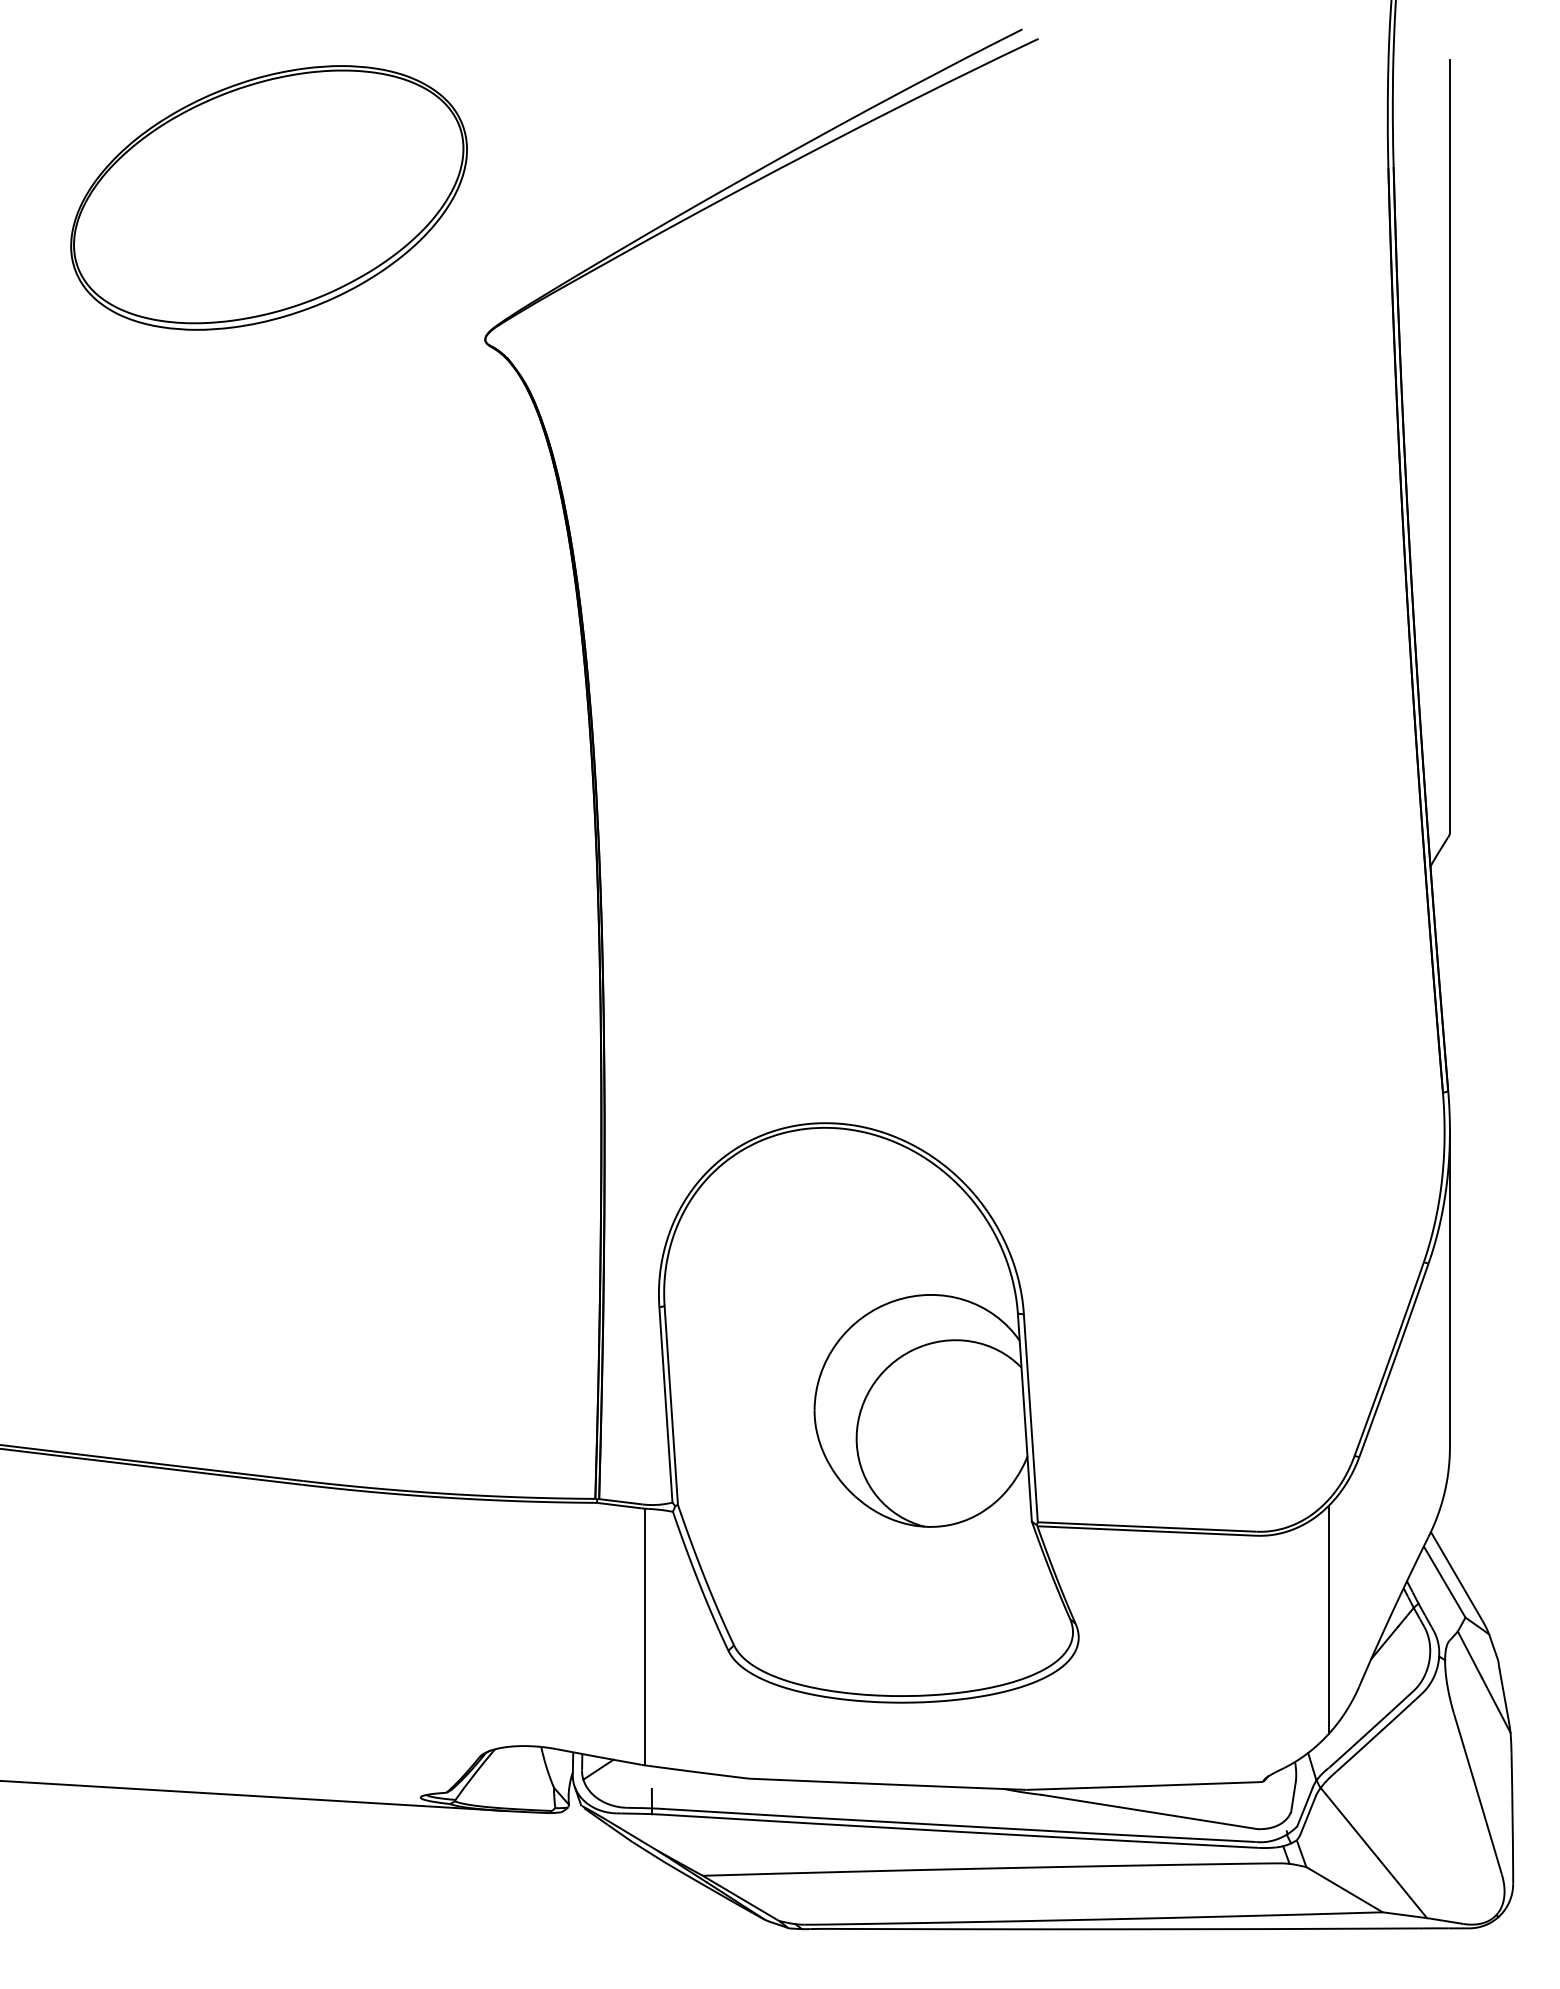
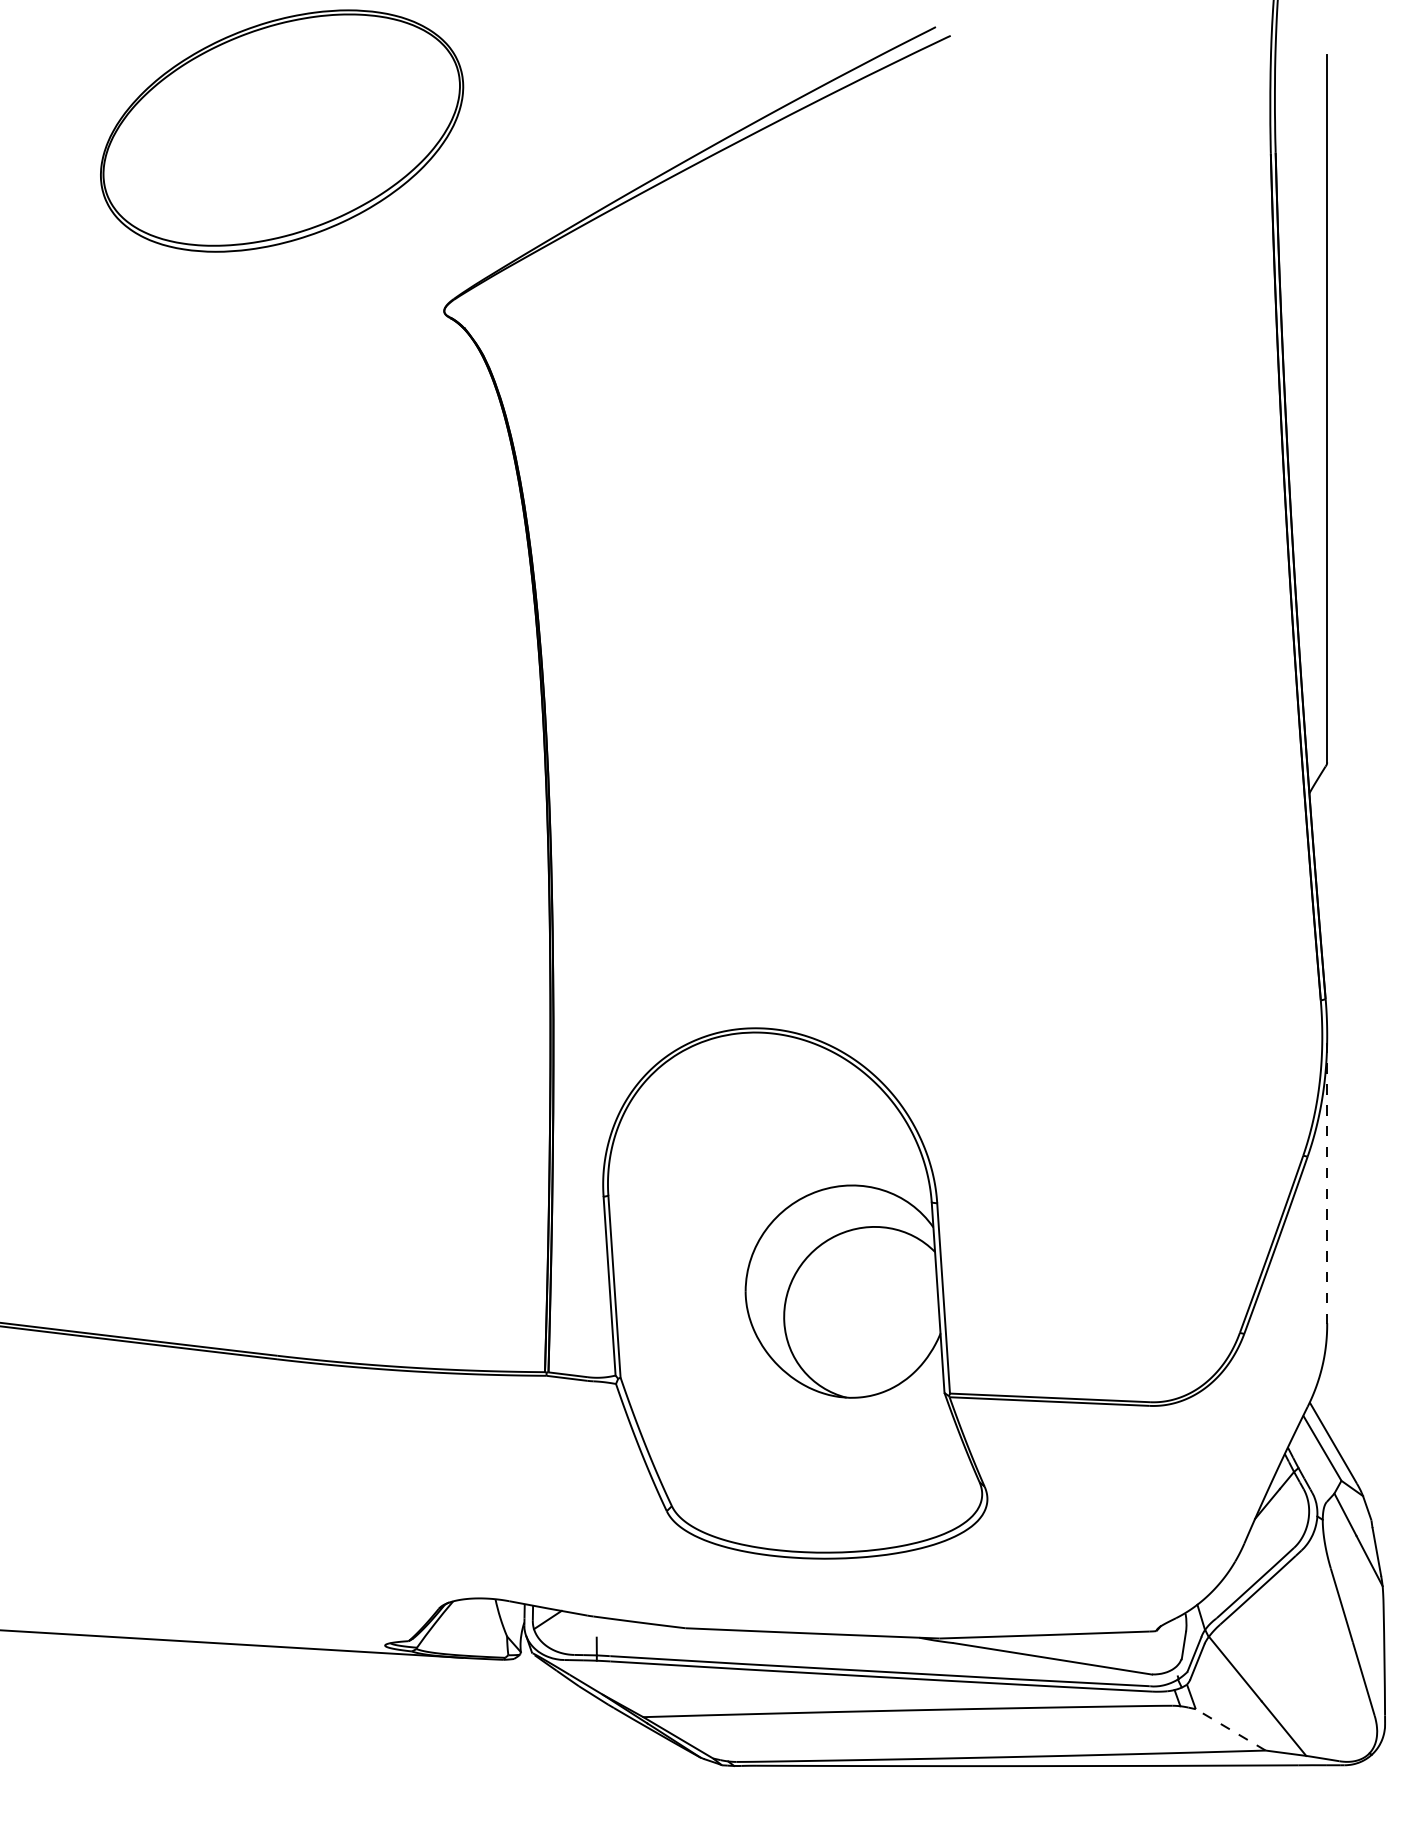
part: (268, 197) -> (281, 130), moved
line: (1449, 1288) -> (1326, 1179), solid -> dashed
line: (1328, 1619) -> (1216, 1482), removed
line: (644, 1636) -> (589, 1498), removed
line: (1344, 1889) -> (1230, 1729), solid -> dashed

